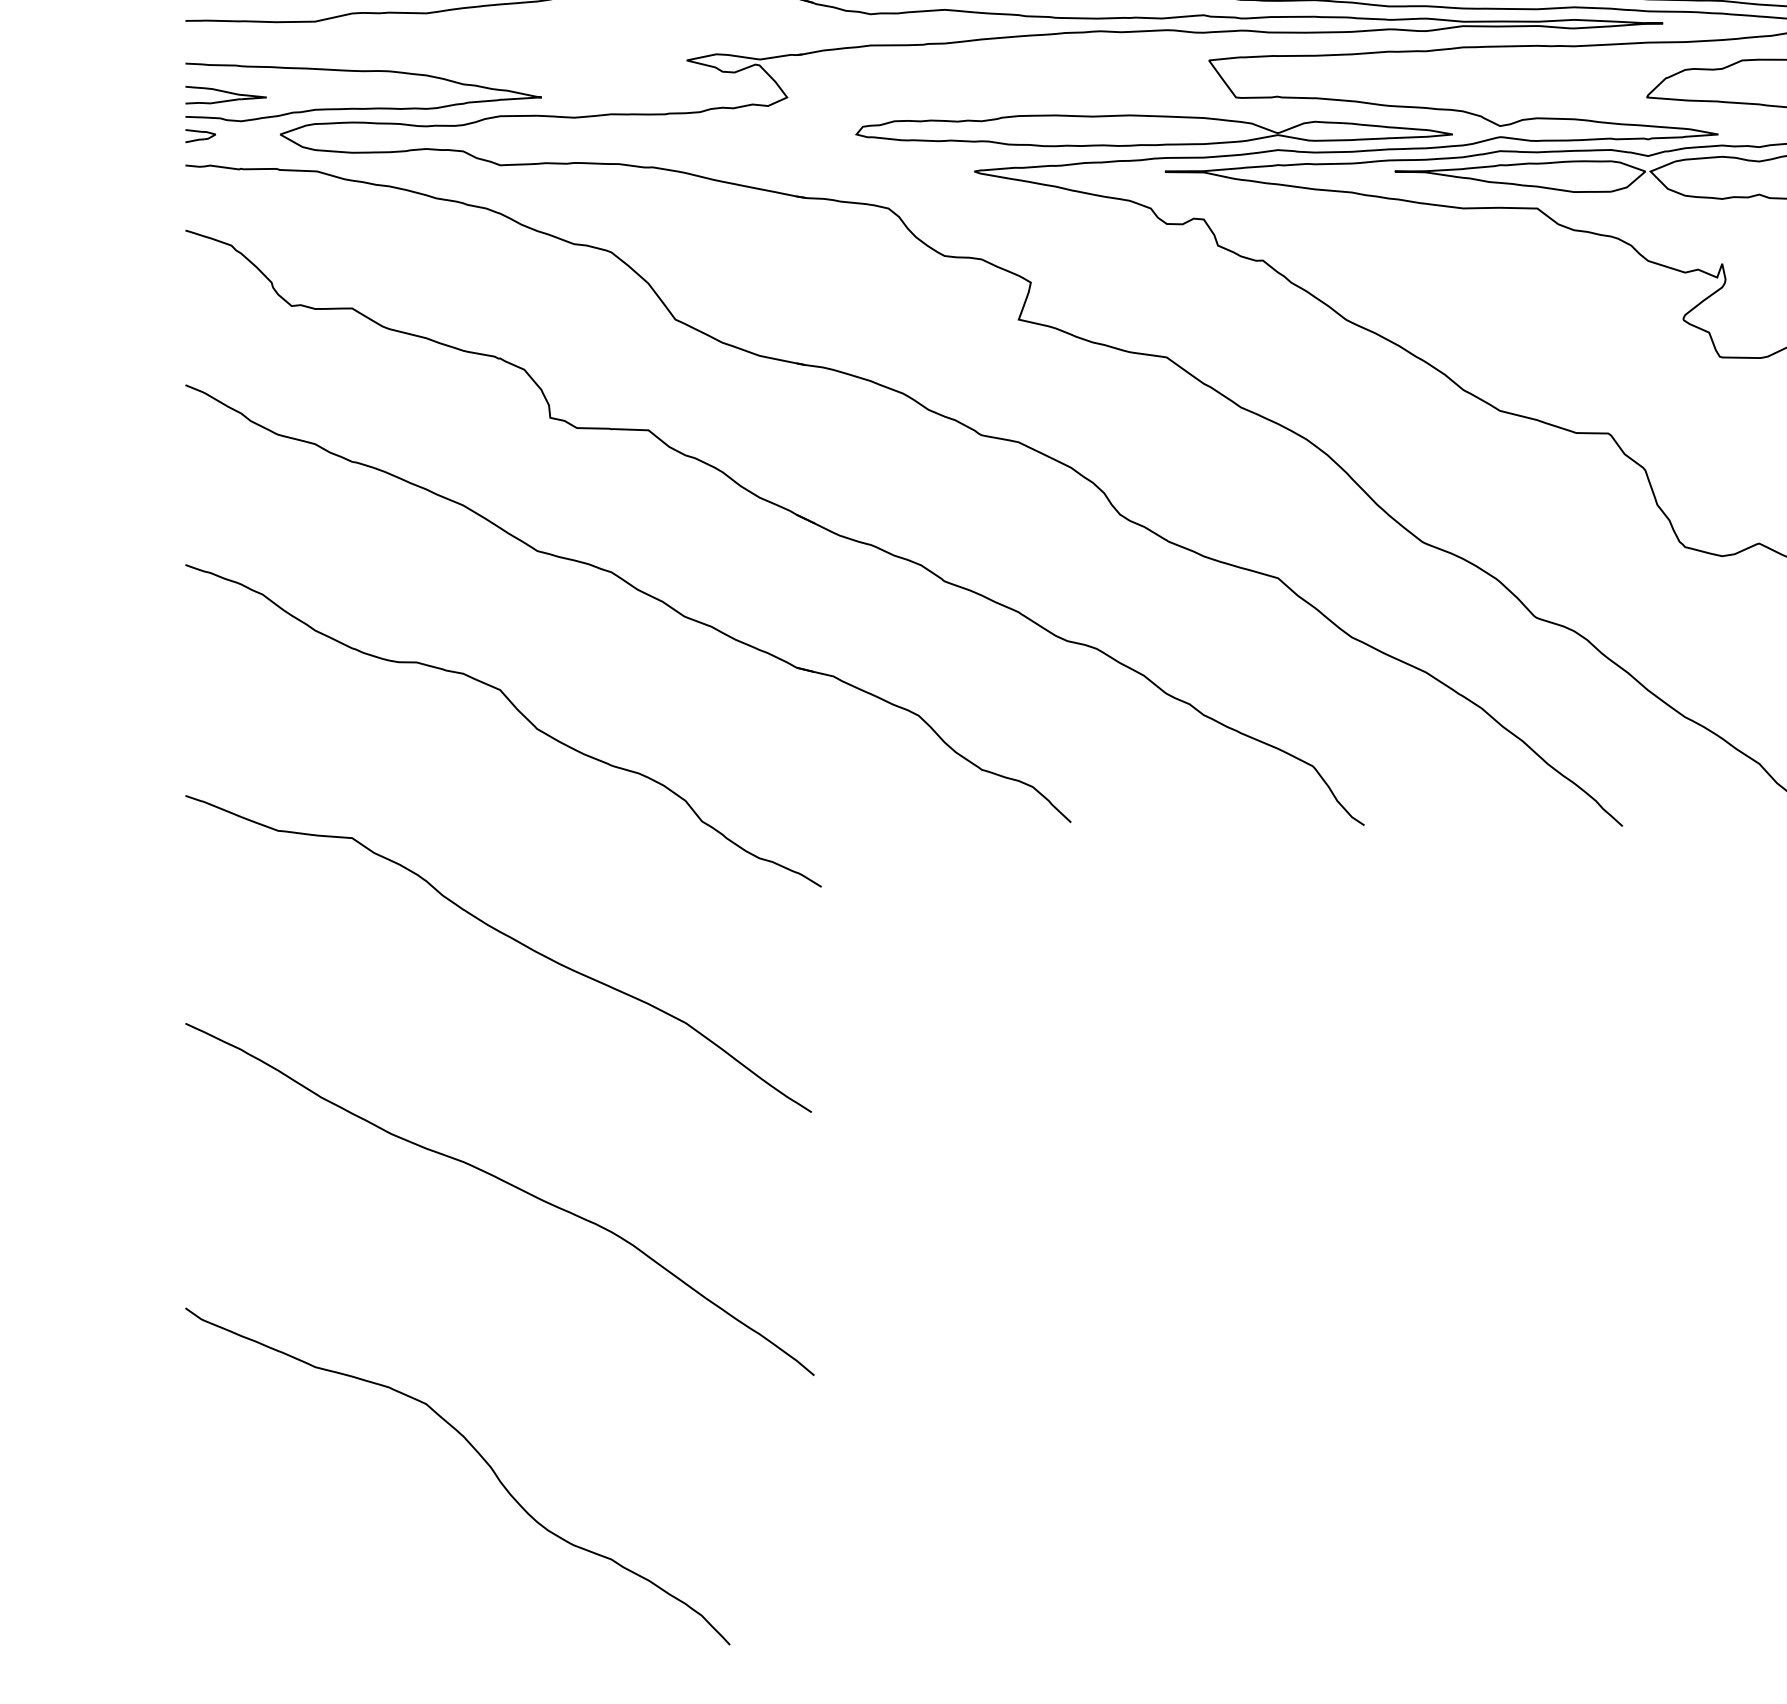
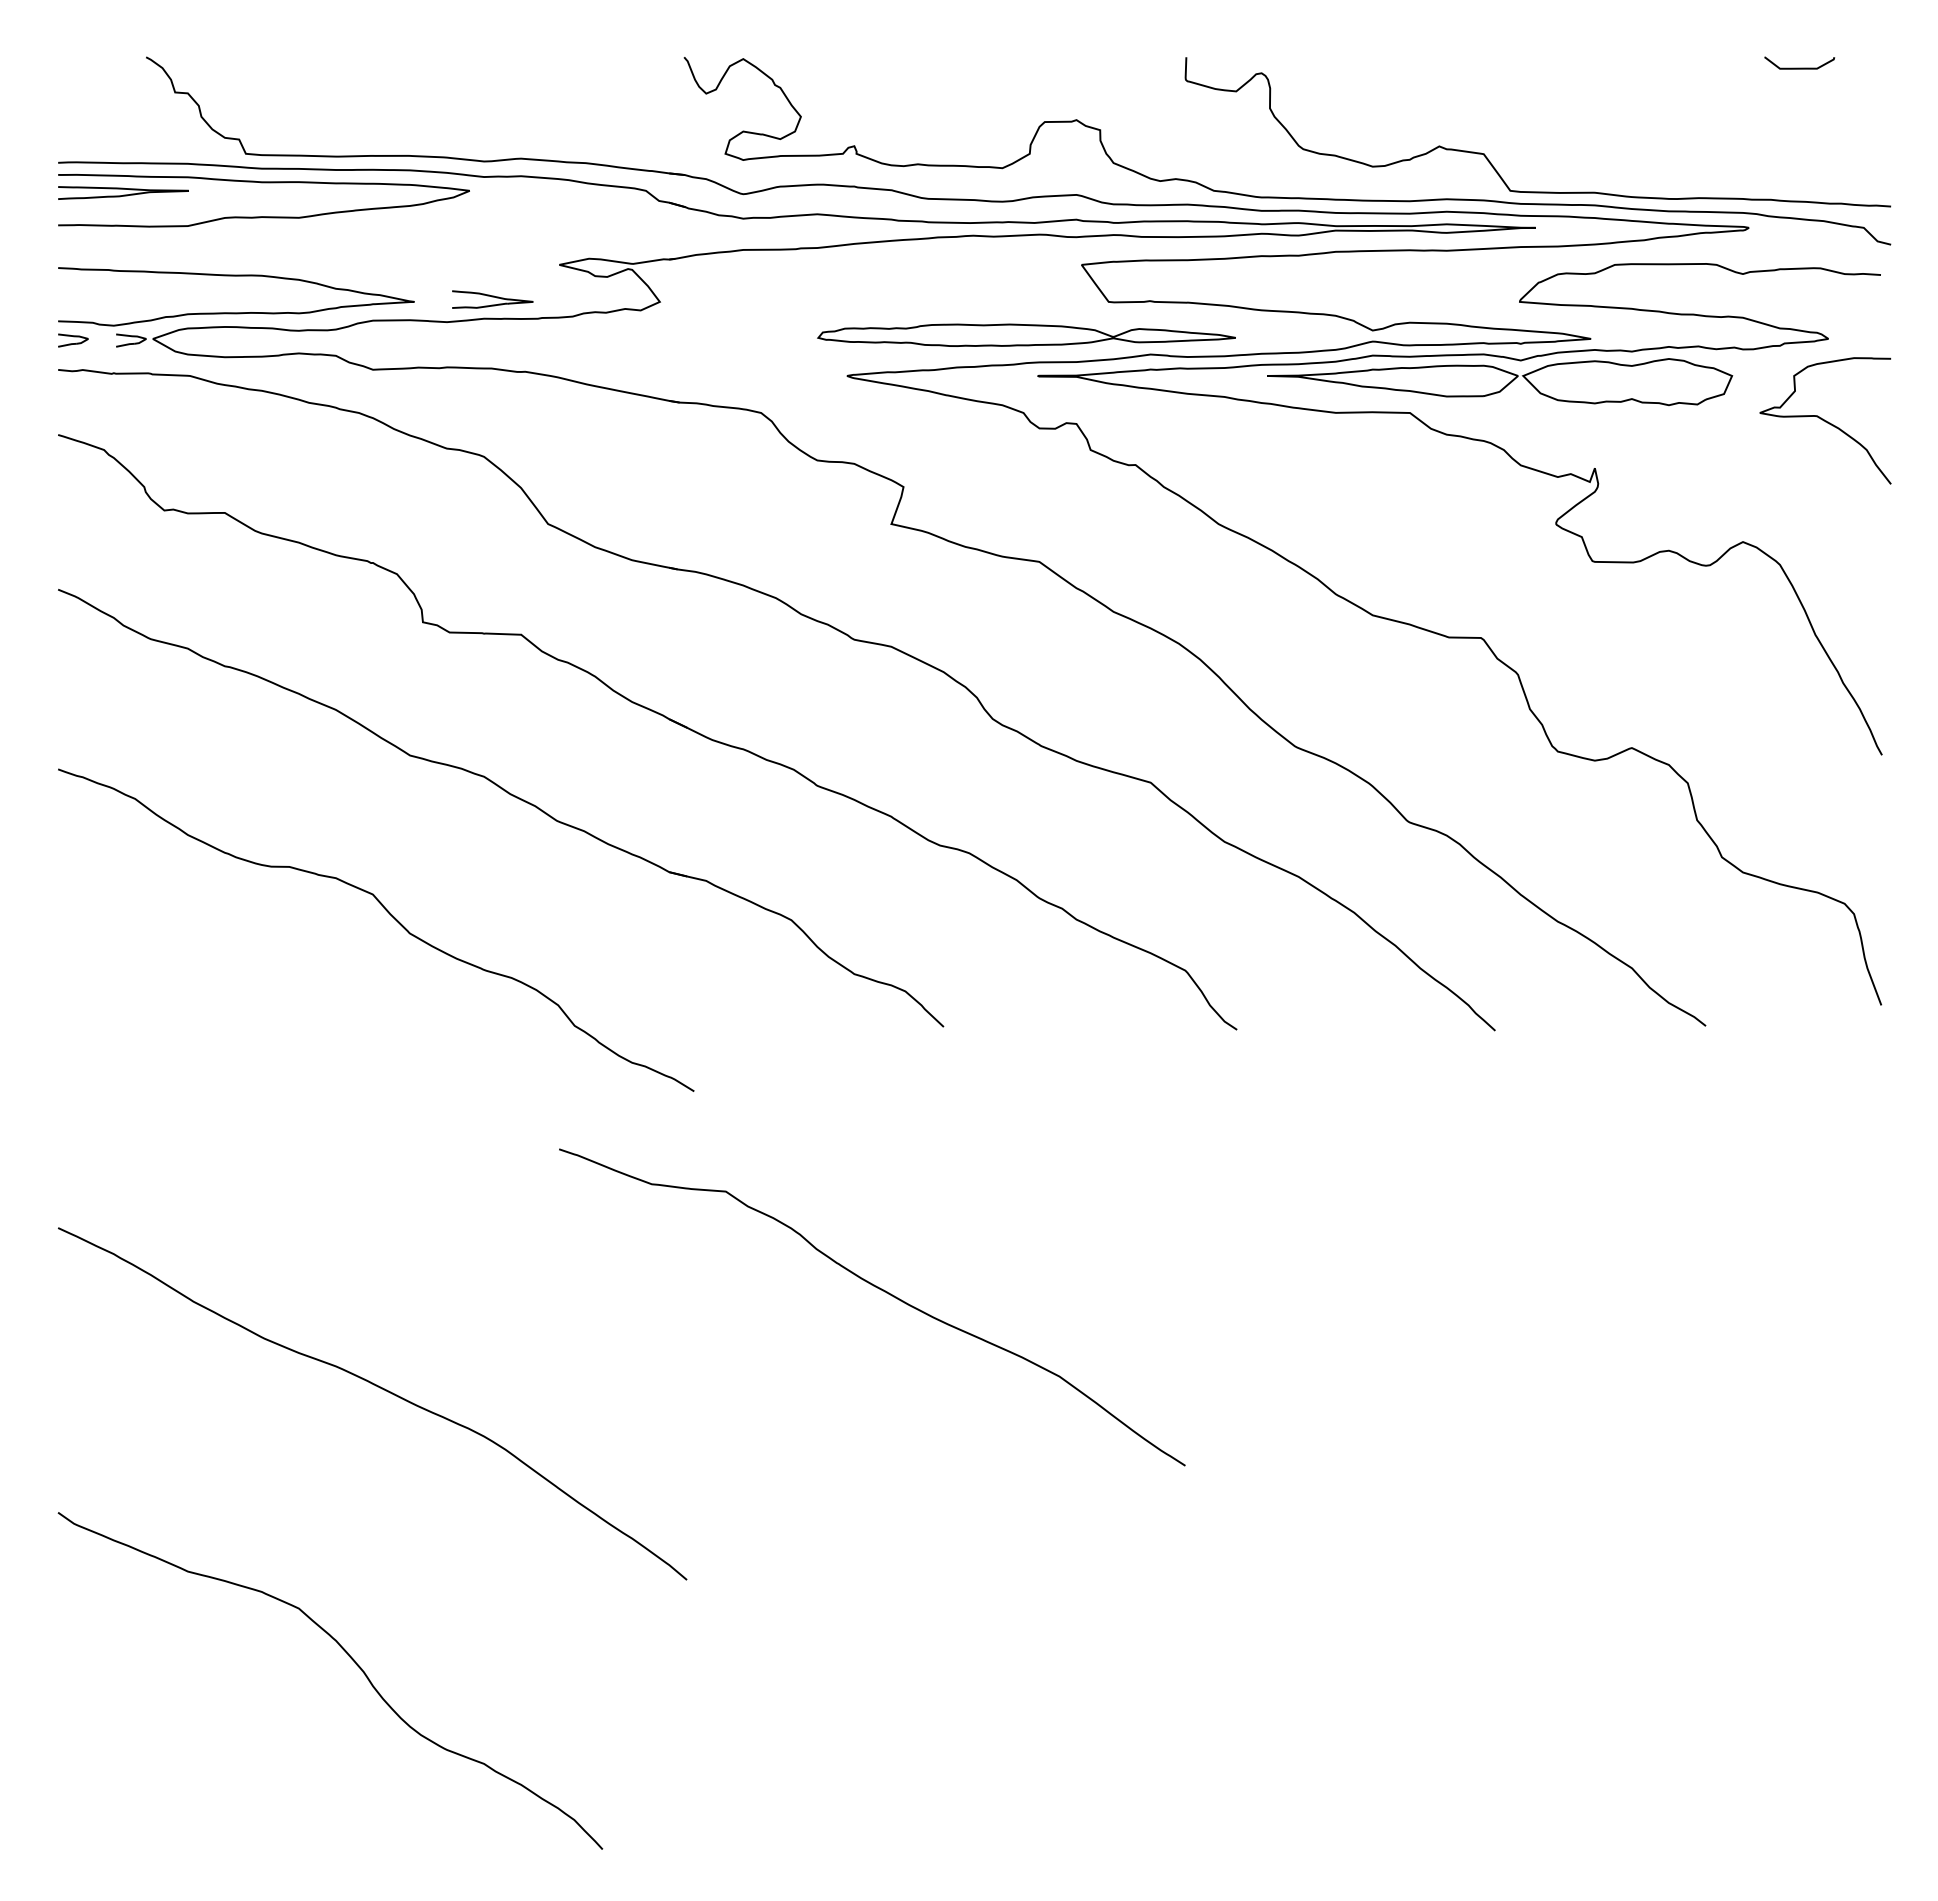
part: (225, 95) -> (492, 299), moved
part: (1153, 131) -> (1026, 335), size x0.7
part: (258, 136) -> (131, 340), added
curve: (510, 939) -> (884, 1292), moved

